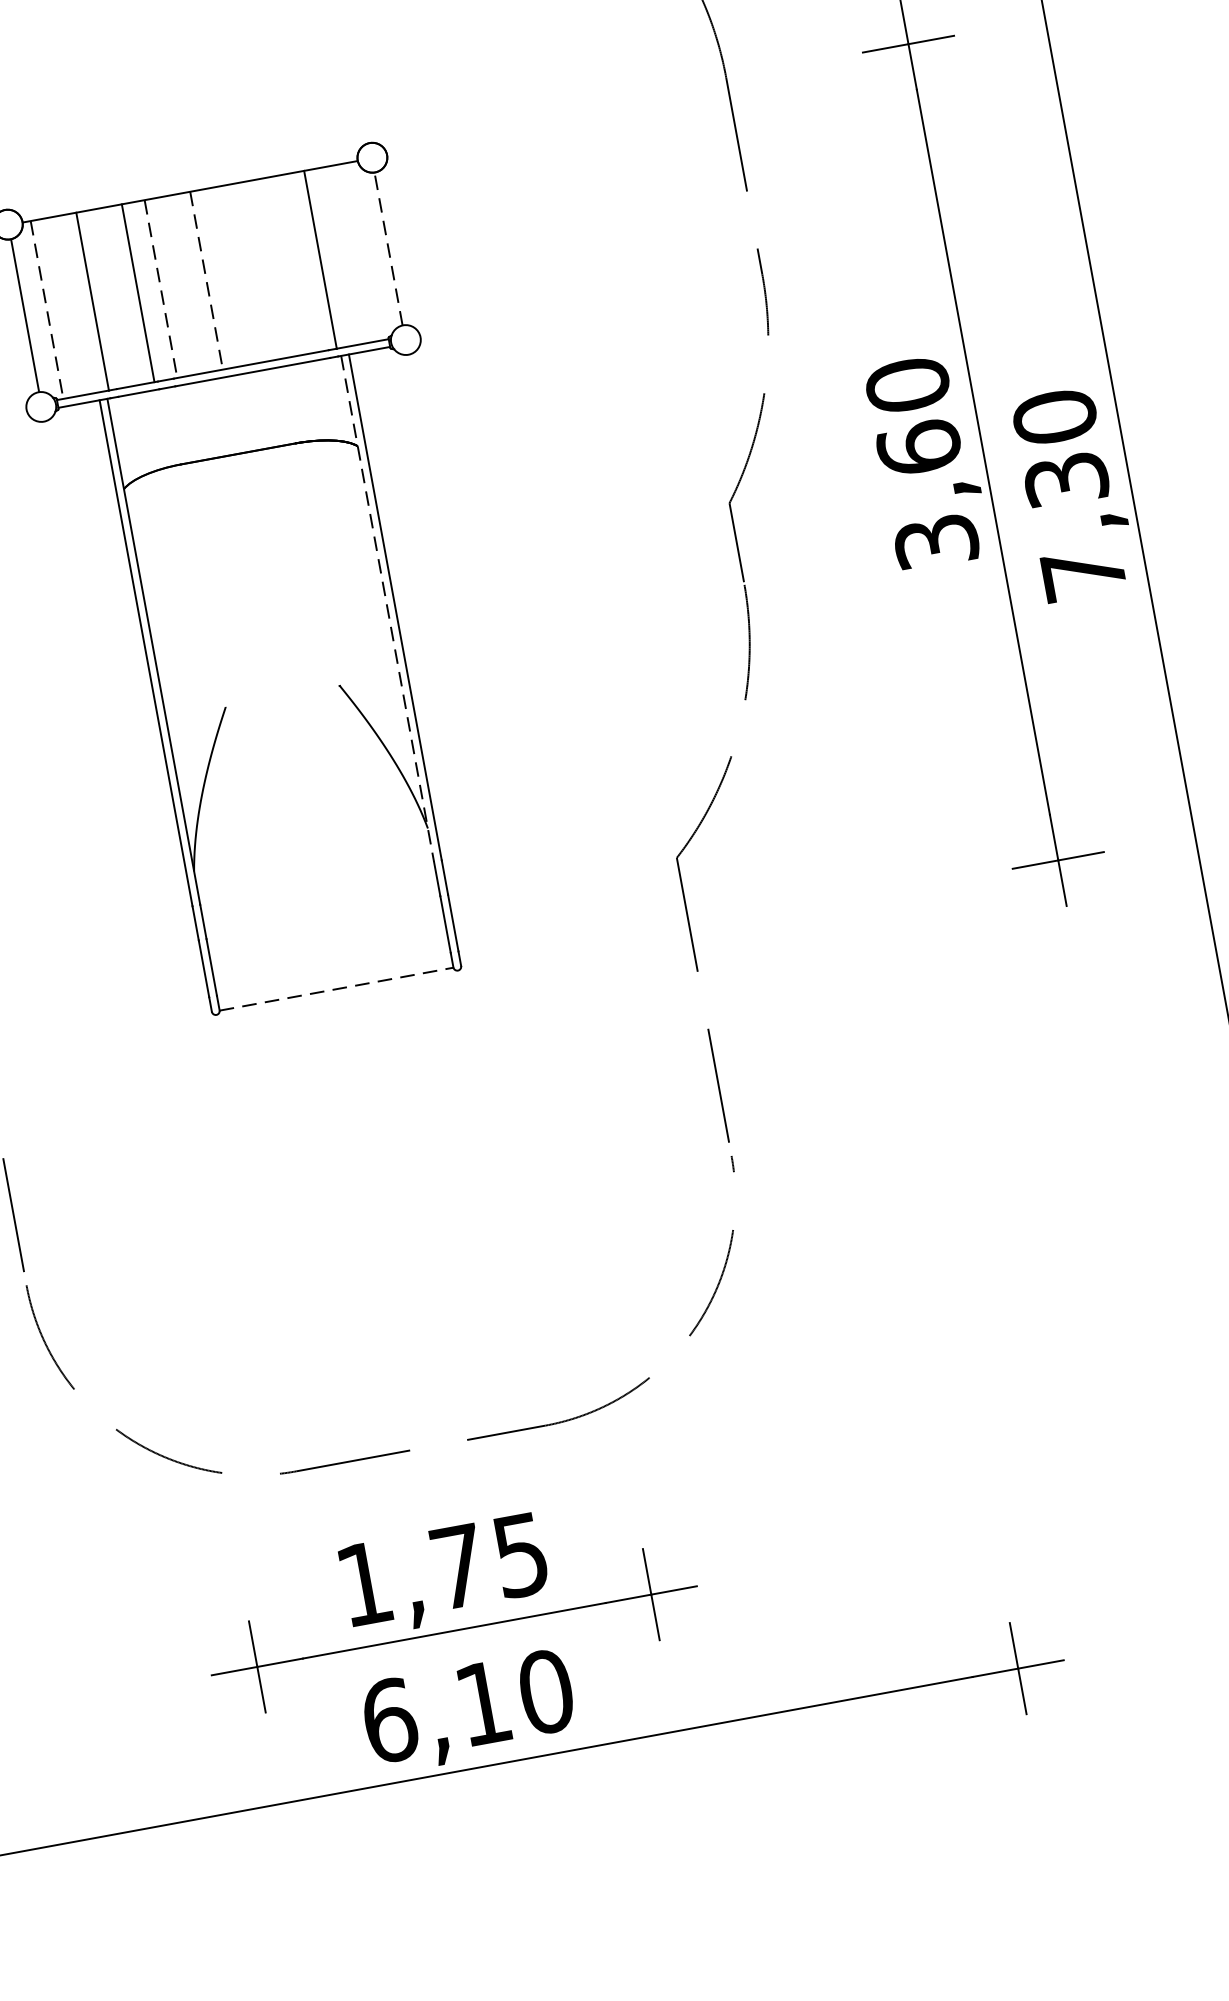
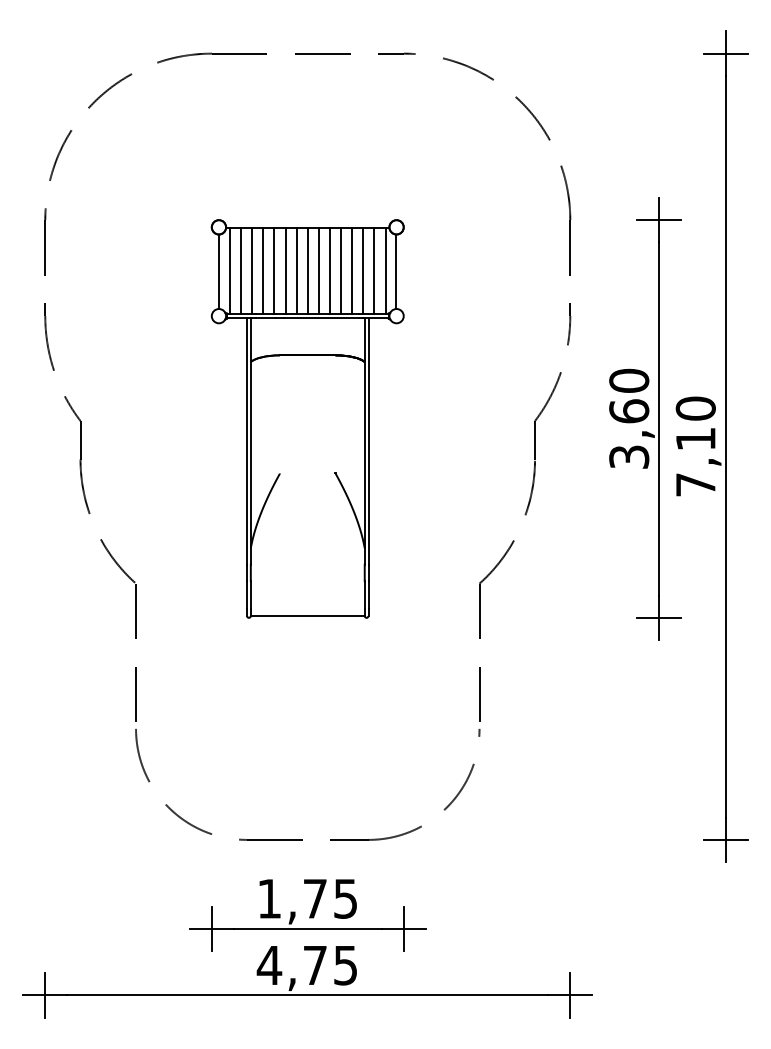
line: (388, 248) -> (396, 271), dashed -> solid
line: (365, 250) -> (385, 270), added
line: (343, 254) -> (374, 270), added
line: (298, 262) -> (352, 270), added
line: (275, 267) -> (341, 270), added
line: (250, 271) -> (329, 270), added
line: (228, 275) -> (318, 270), added
line: (206, 281) -> (307, 271), dashed -> solid
line: (183, 284) -> (296, 270), added
line: (161, 290) -> (285, 271), dashed -> solid
line: (115, 296) -> (263, 270), added
line: (70, 304) -> (241, 270), added
line: (48, 310) -> (230, 271), dashed -> solid
text: (1065, 478) -> (695, 438), 7,30 -> 7,10
line: (387, 609) -> (364, 441), dashed -> solid
line: (336, 990) -> (307, 616), dashed -> solid
text: (465, 1706) -> (306, 965), 6,10 -> 4,75

